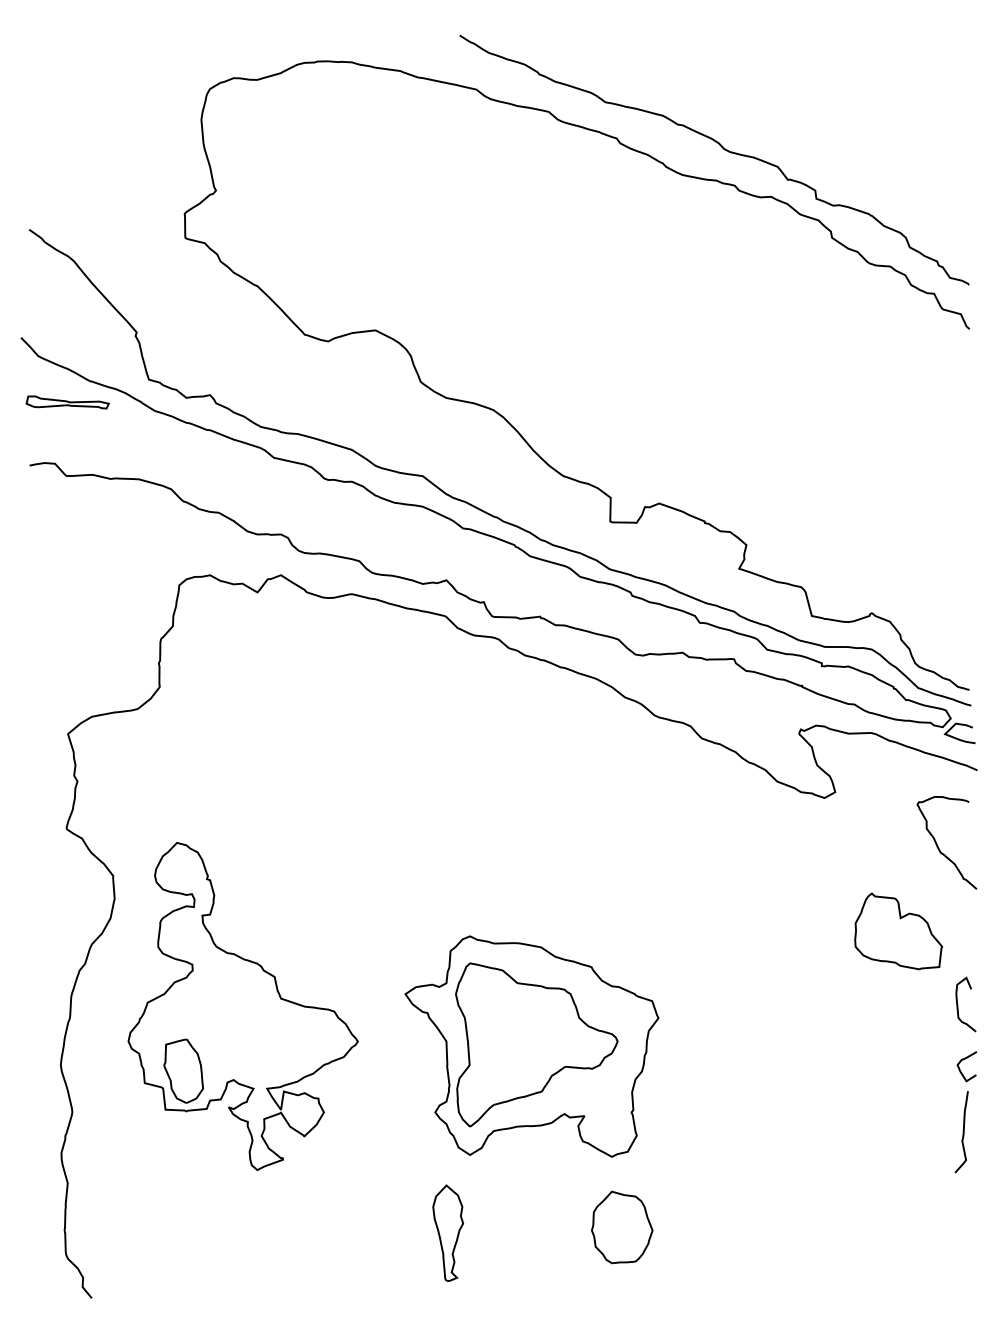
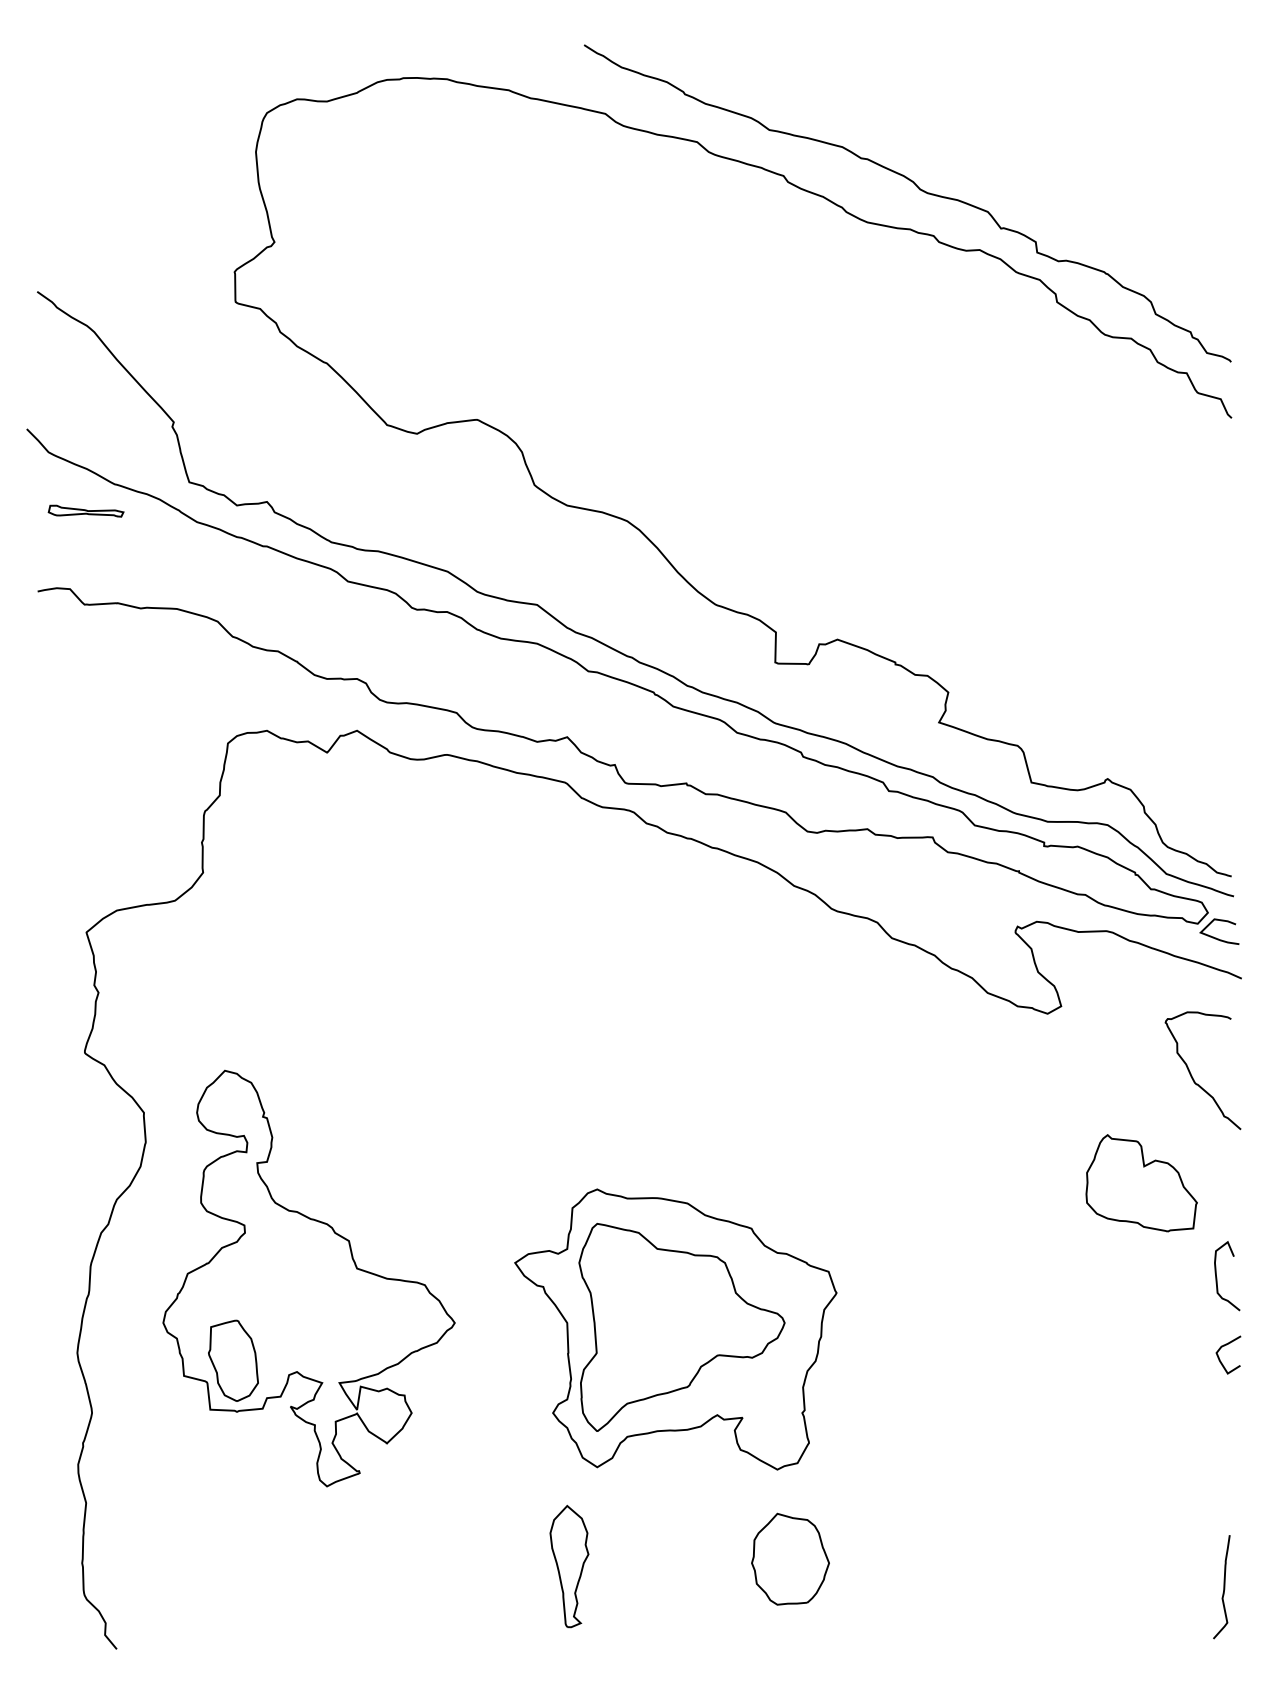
part: (67, 401) -> (85, 510), size x0.71
curve: (963, 1132) -> (1223, 1587), moved

